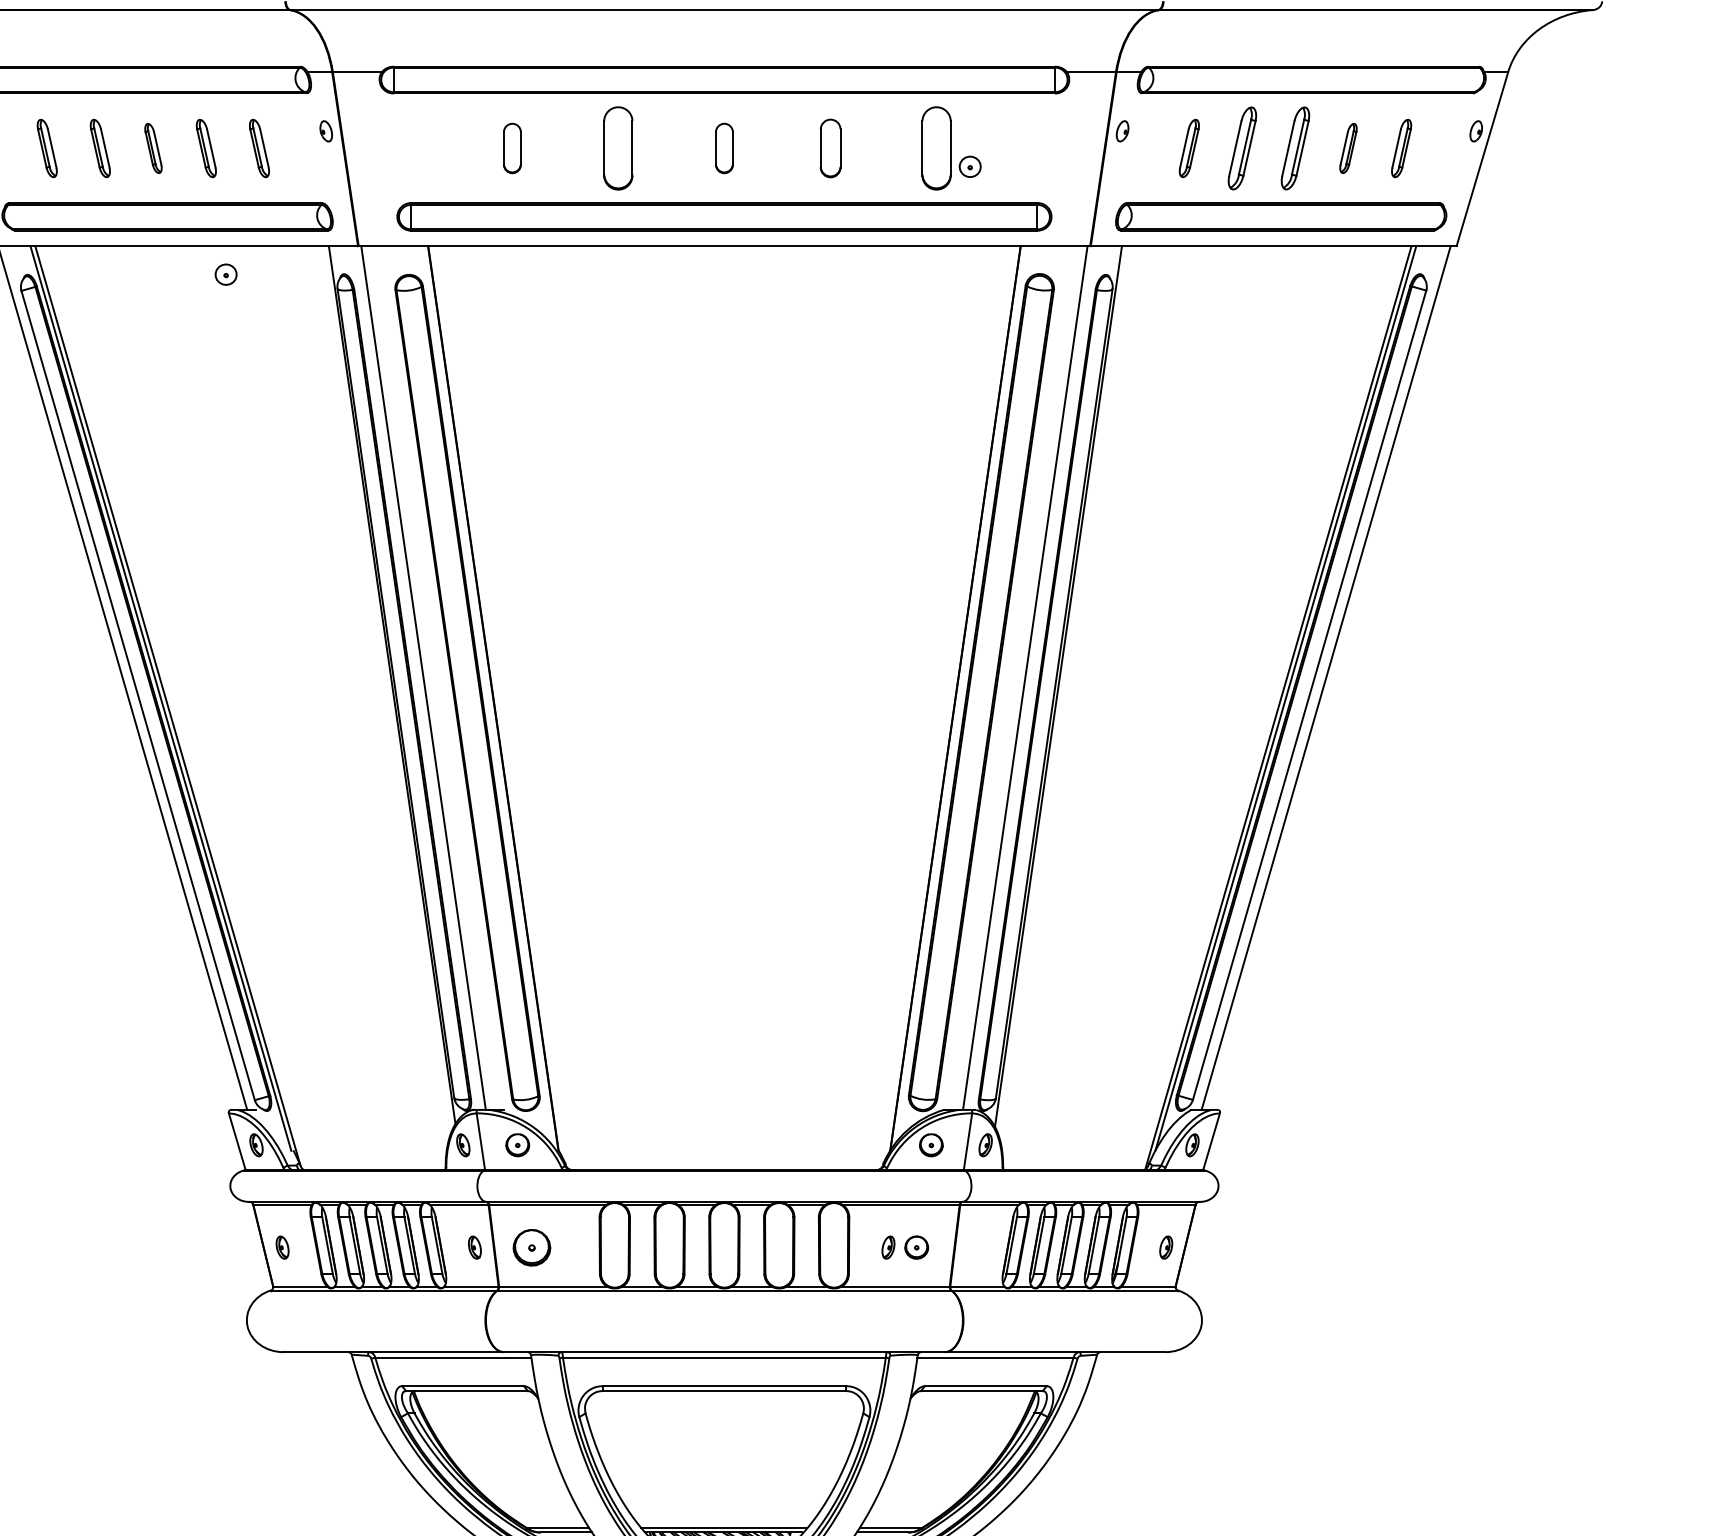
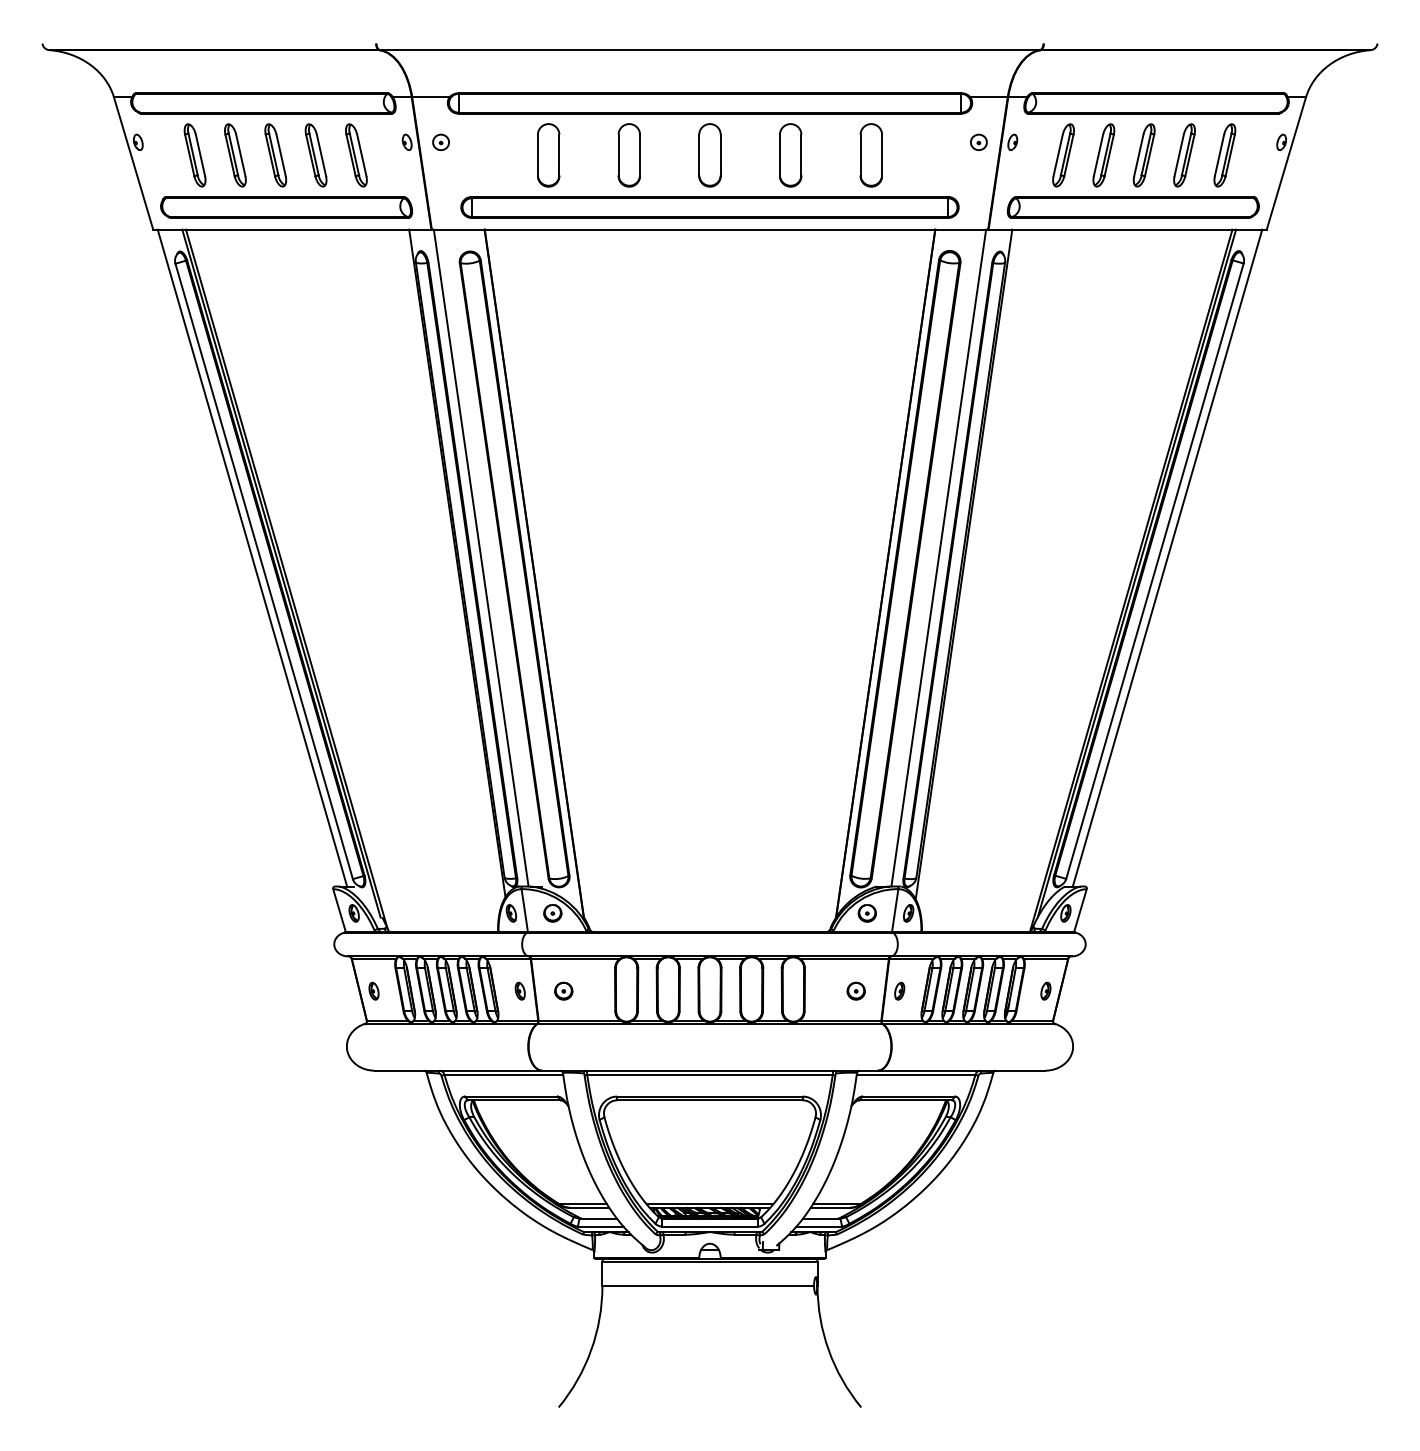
part: (46, 148) -> (194, 155), size x1.43
part: (100, 148) -> (235, 155), size x1.43
part: (153, 148) -> (275, 155), size x1.67
part: (205, 148) -> (315, 155), size x1.43
part: (259, 148) -> (356, 155), size x1.43
part: (512, 148) -> (548, 155), size x1.67
part: (723, 148) -> (709, 155), size x1.67
part: (830, 148) -> (790, 155), size x1.43
part: (1189, 148) -> (1063, 155), size x1.43
part: (1348, 148) -> (1184, 155), size x1.67
part: (1401, 148) -> (1224, 155), size x1.43
part: (969, 166) -> (978, 142), moved
part: (225, 274) -> (440, 142), moved
part: (531, 1246) -> (563, 990), size x0.62
part: (888, 1246) -> (899, 990), moved

